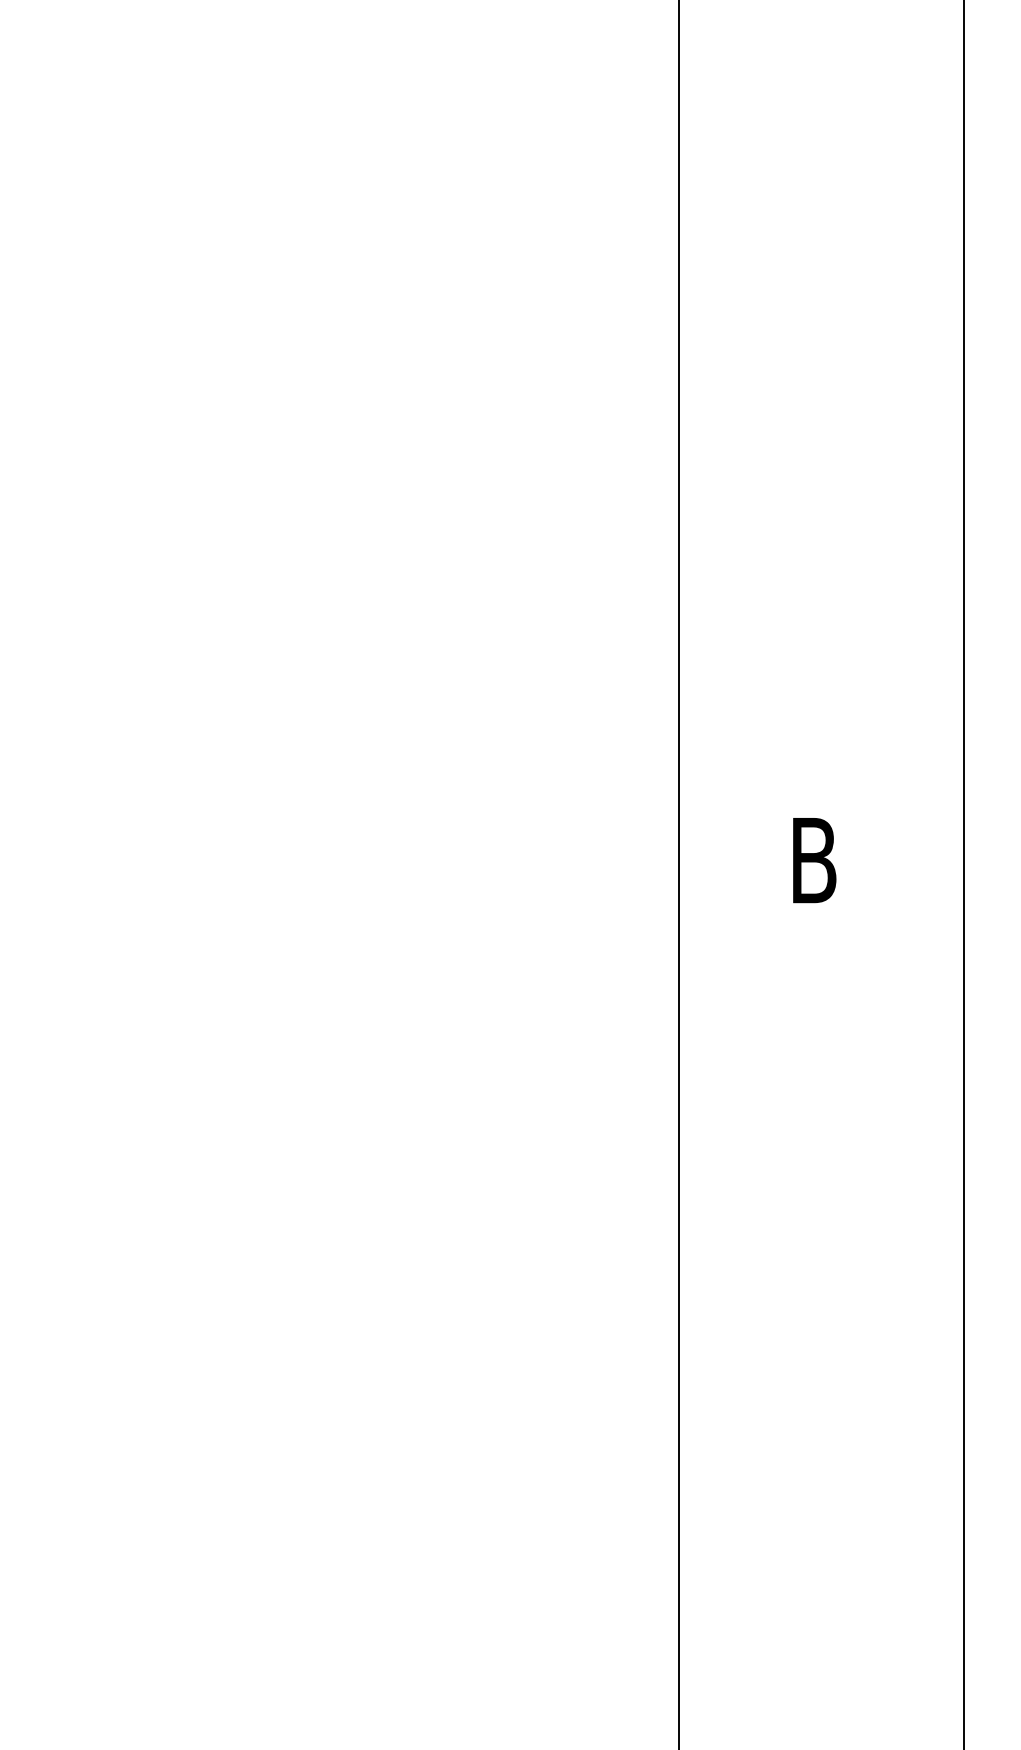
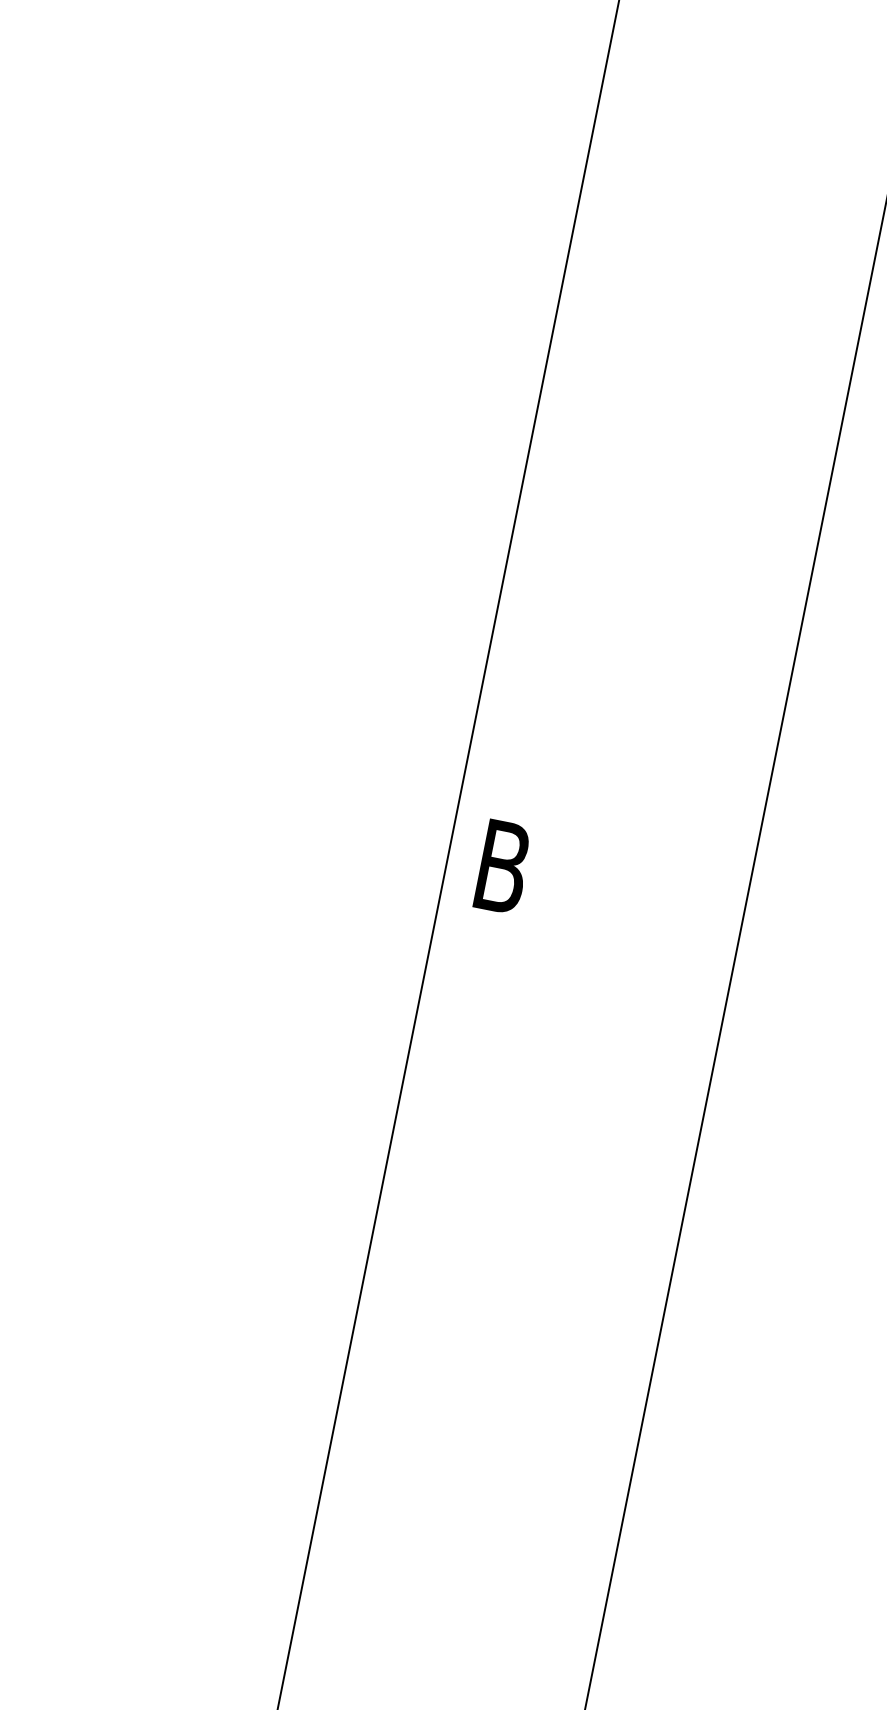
text: (814, 860) -> (503, 867), moved

